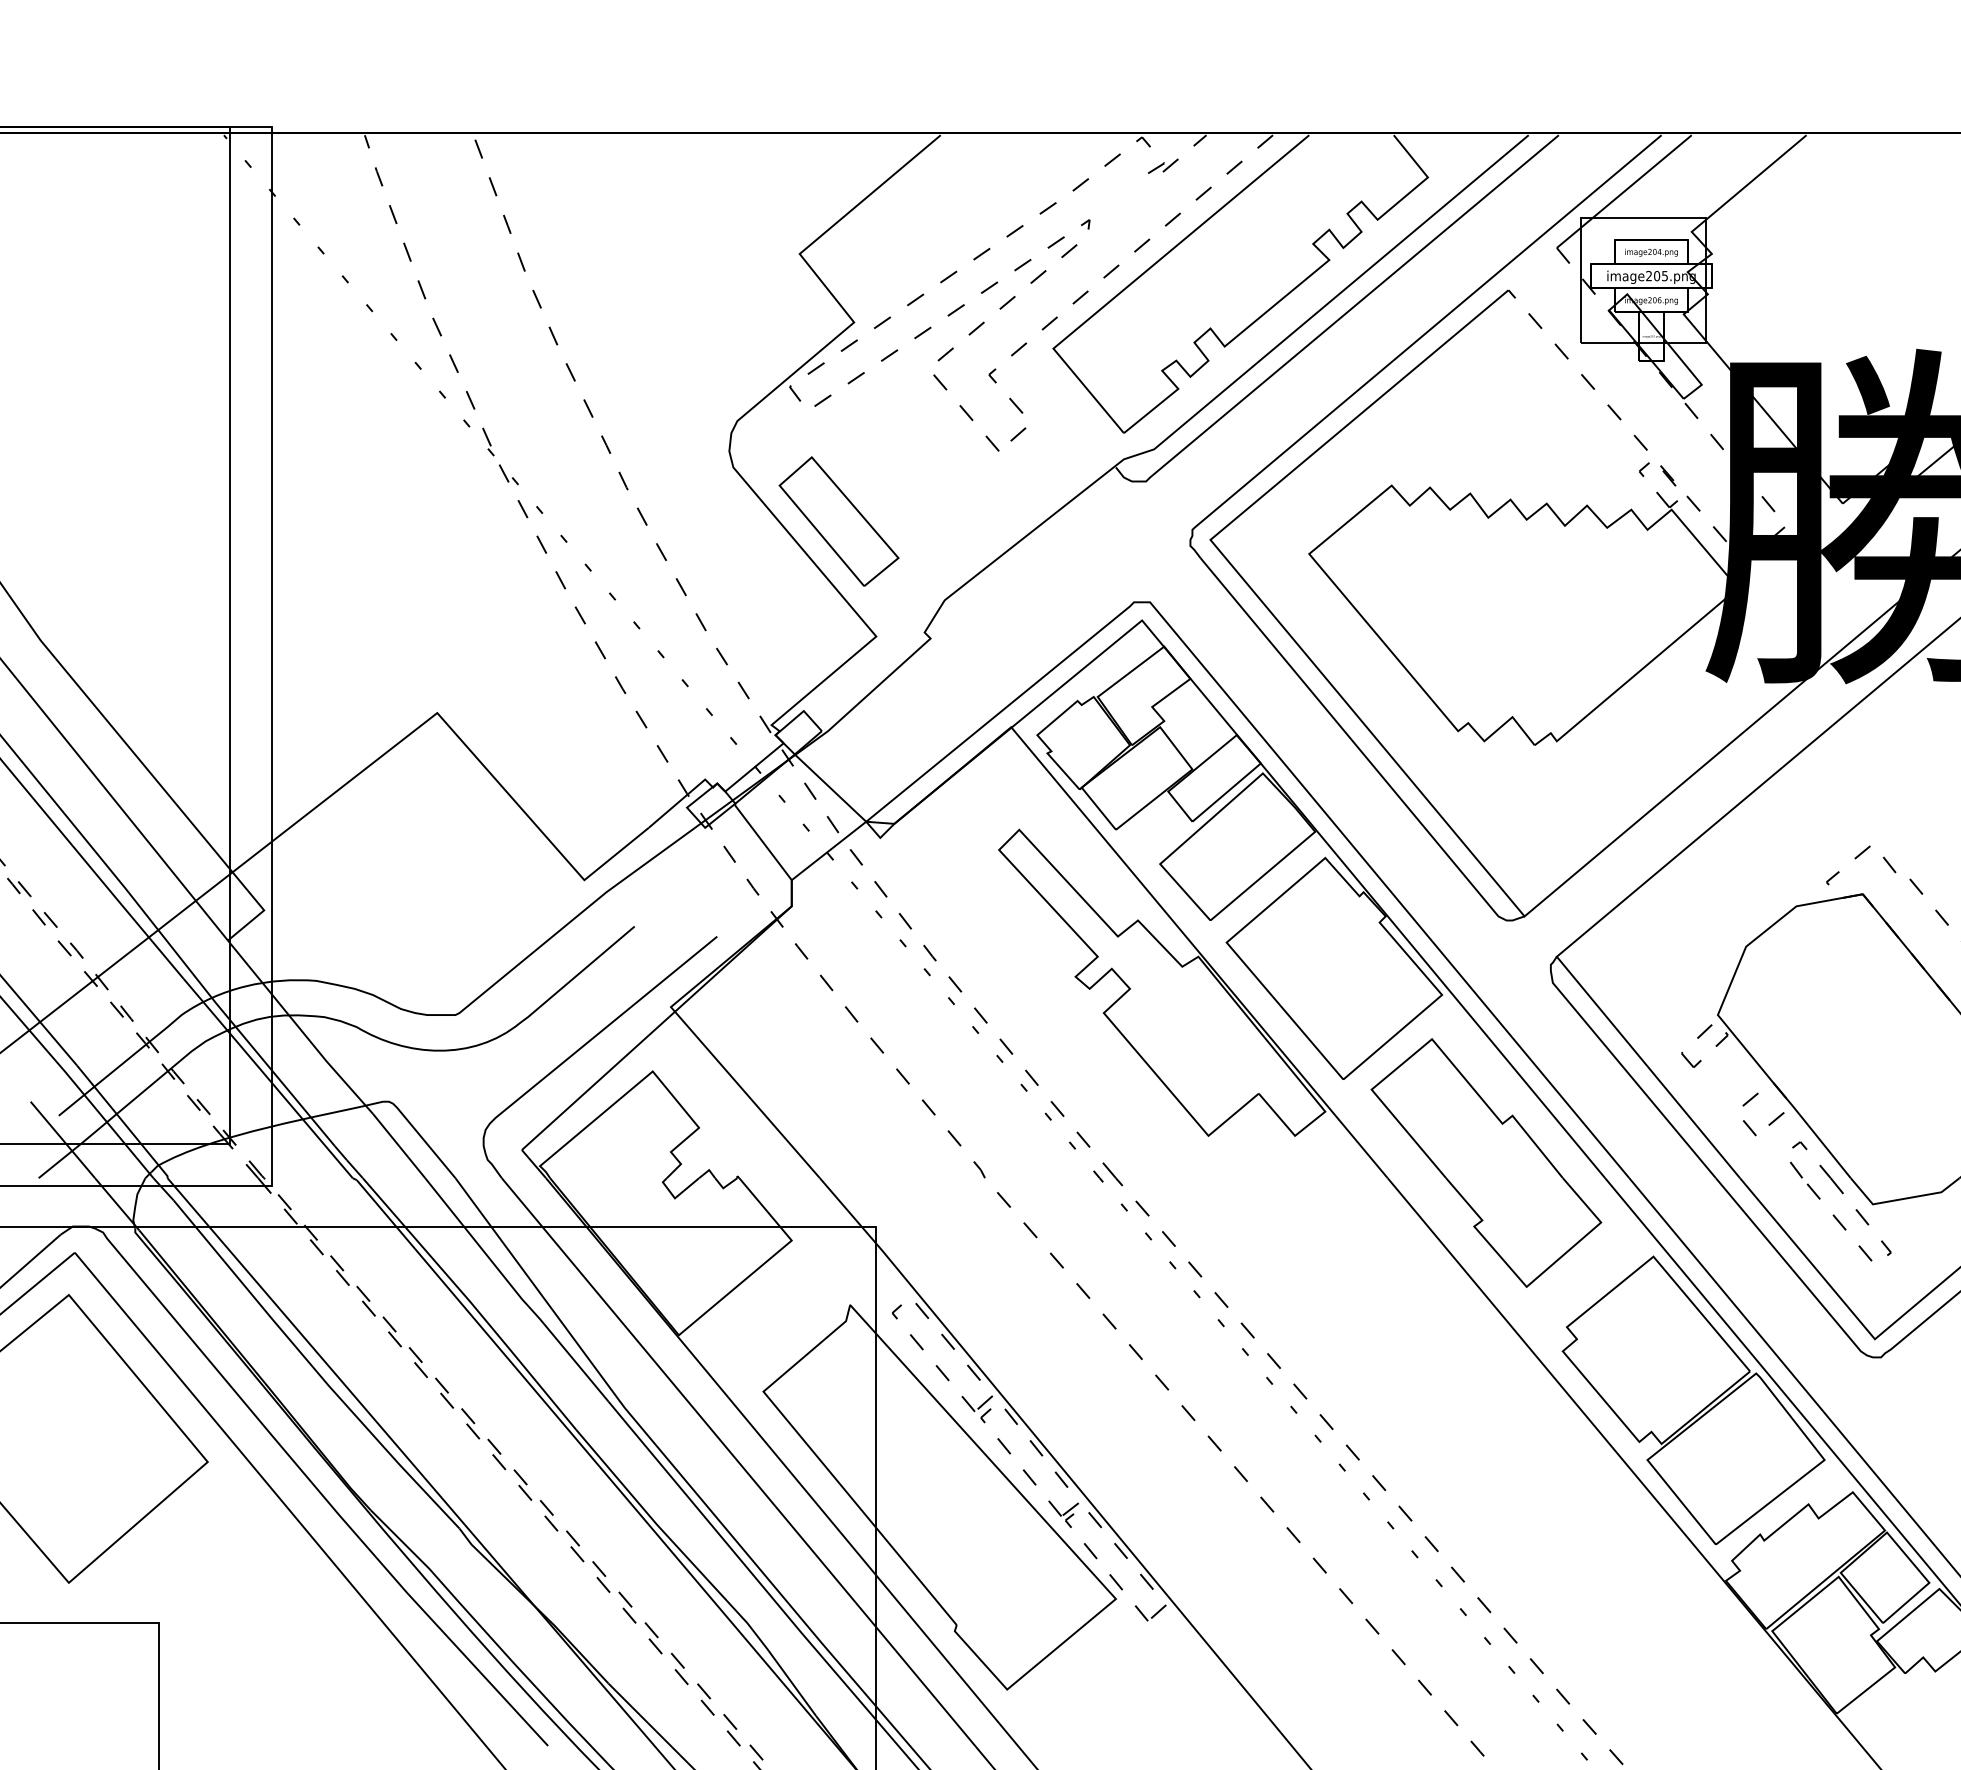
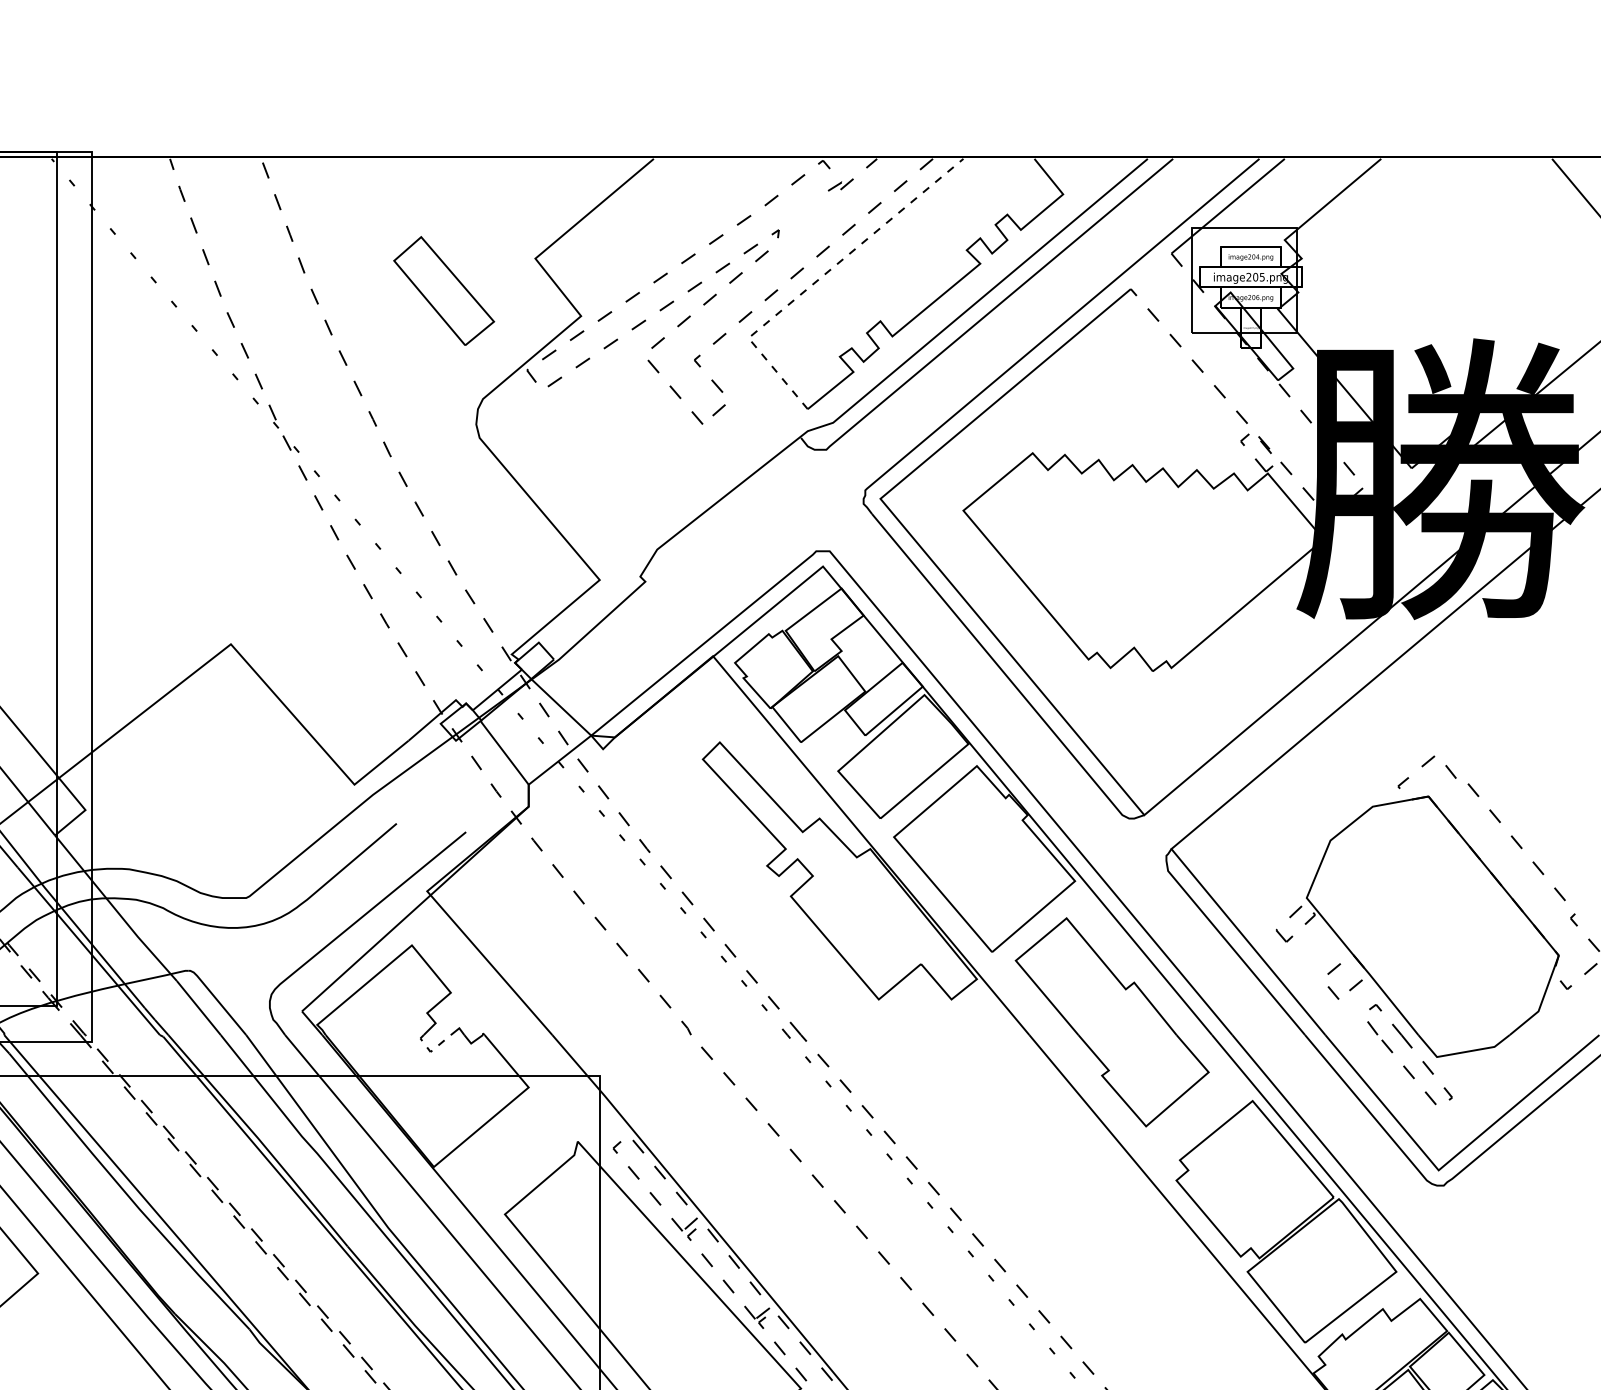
line: (1138, 277) -> (820, 278), solid -> dashed
part: (838, 521) -> (443, 291), moved
line: (676, 1197) -> (431, 1051), solid -> dashed

